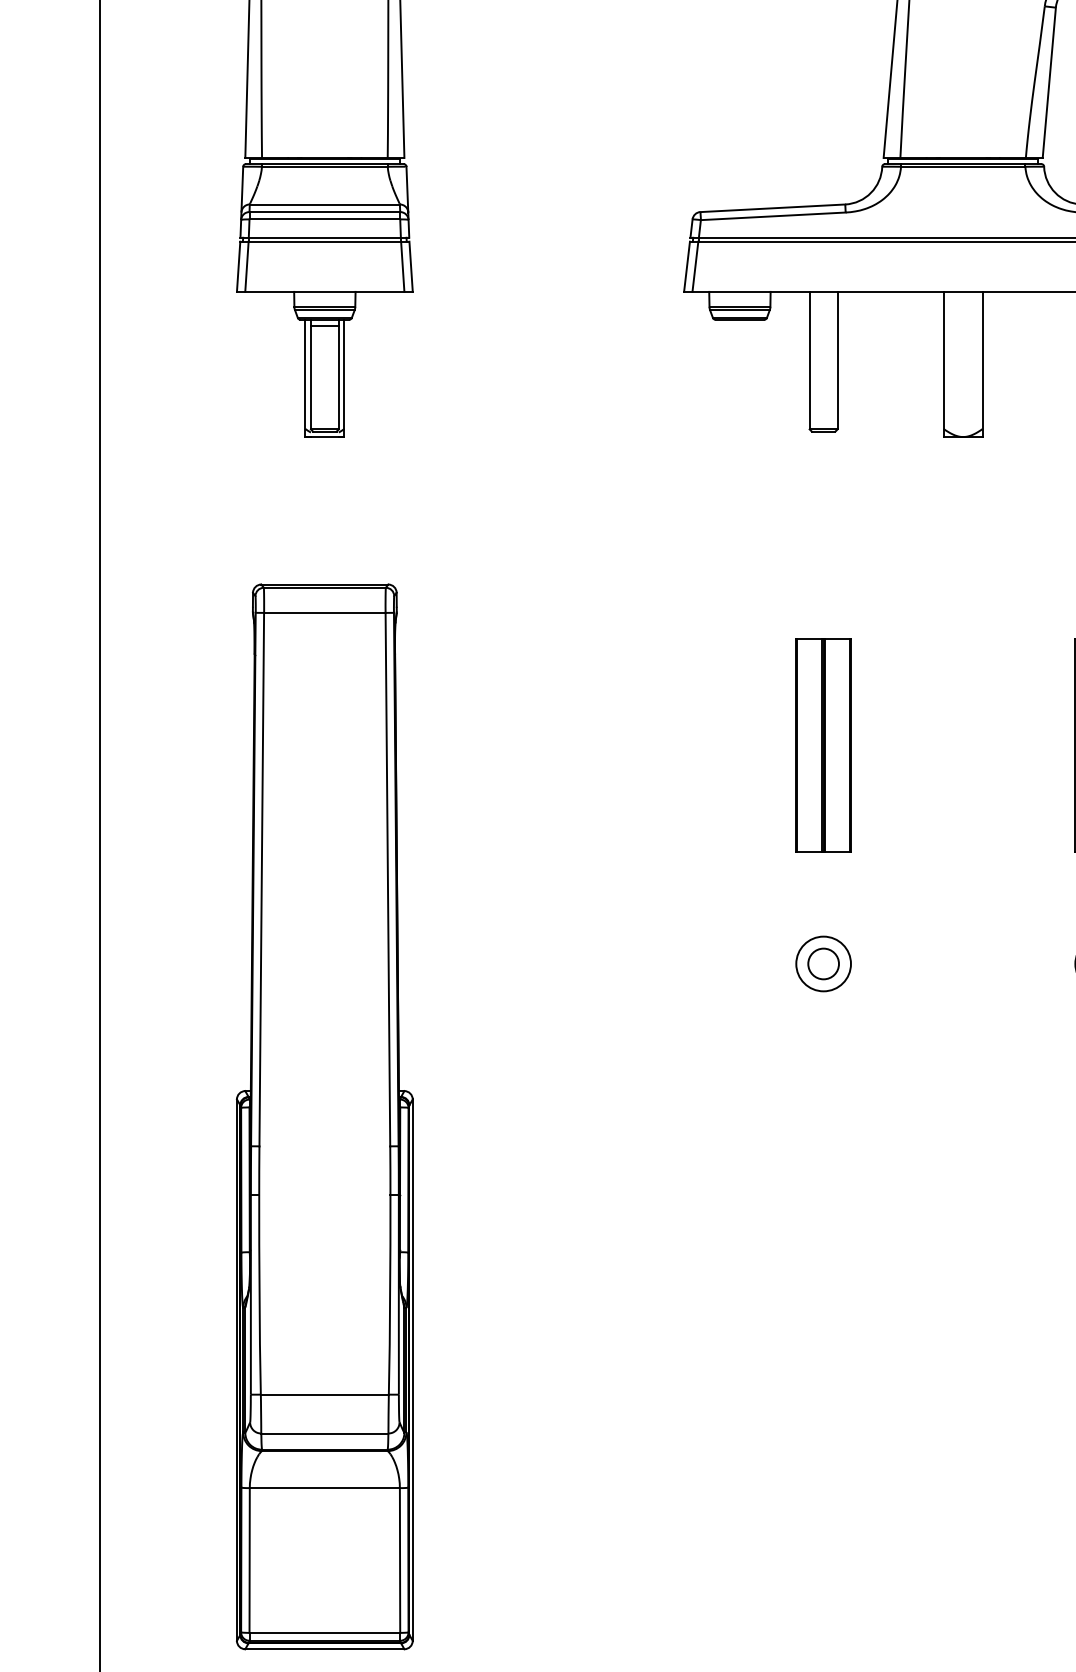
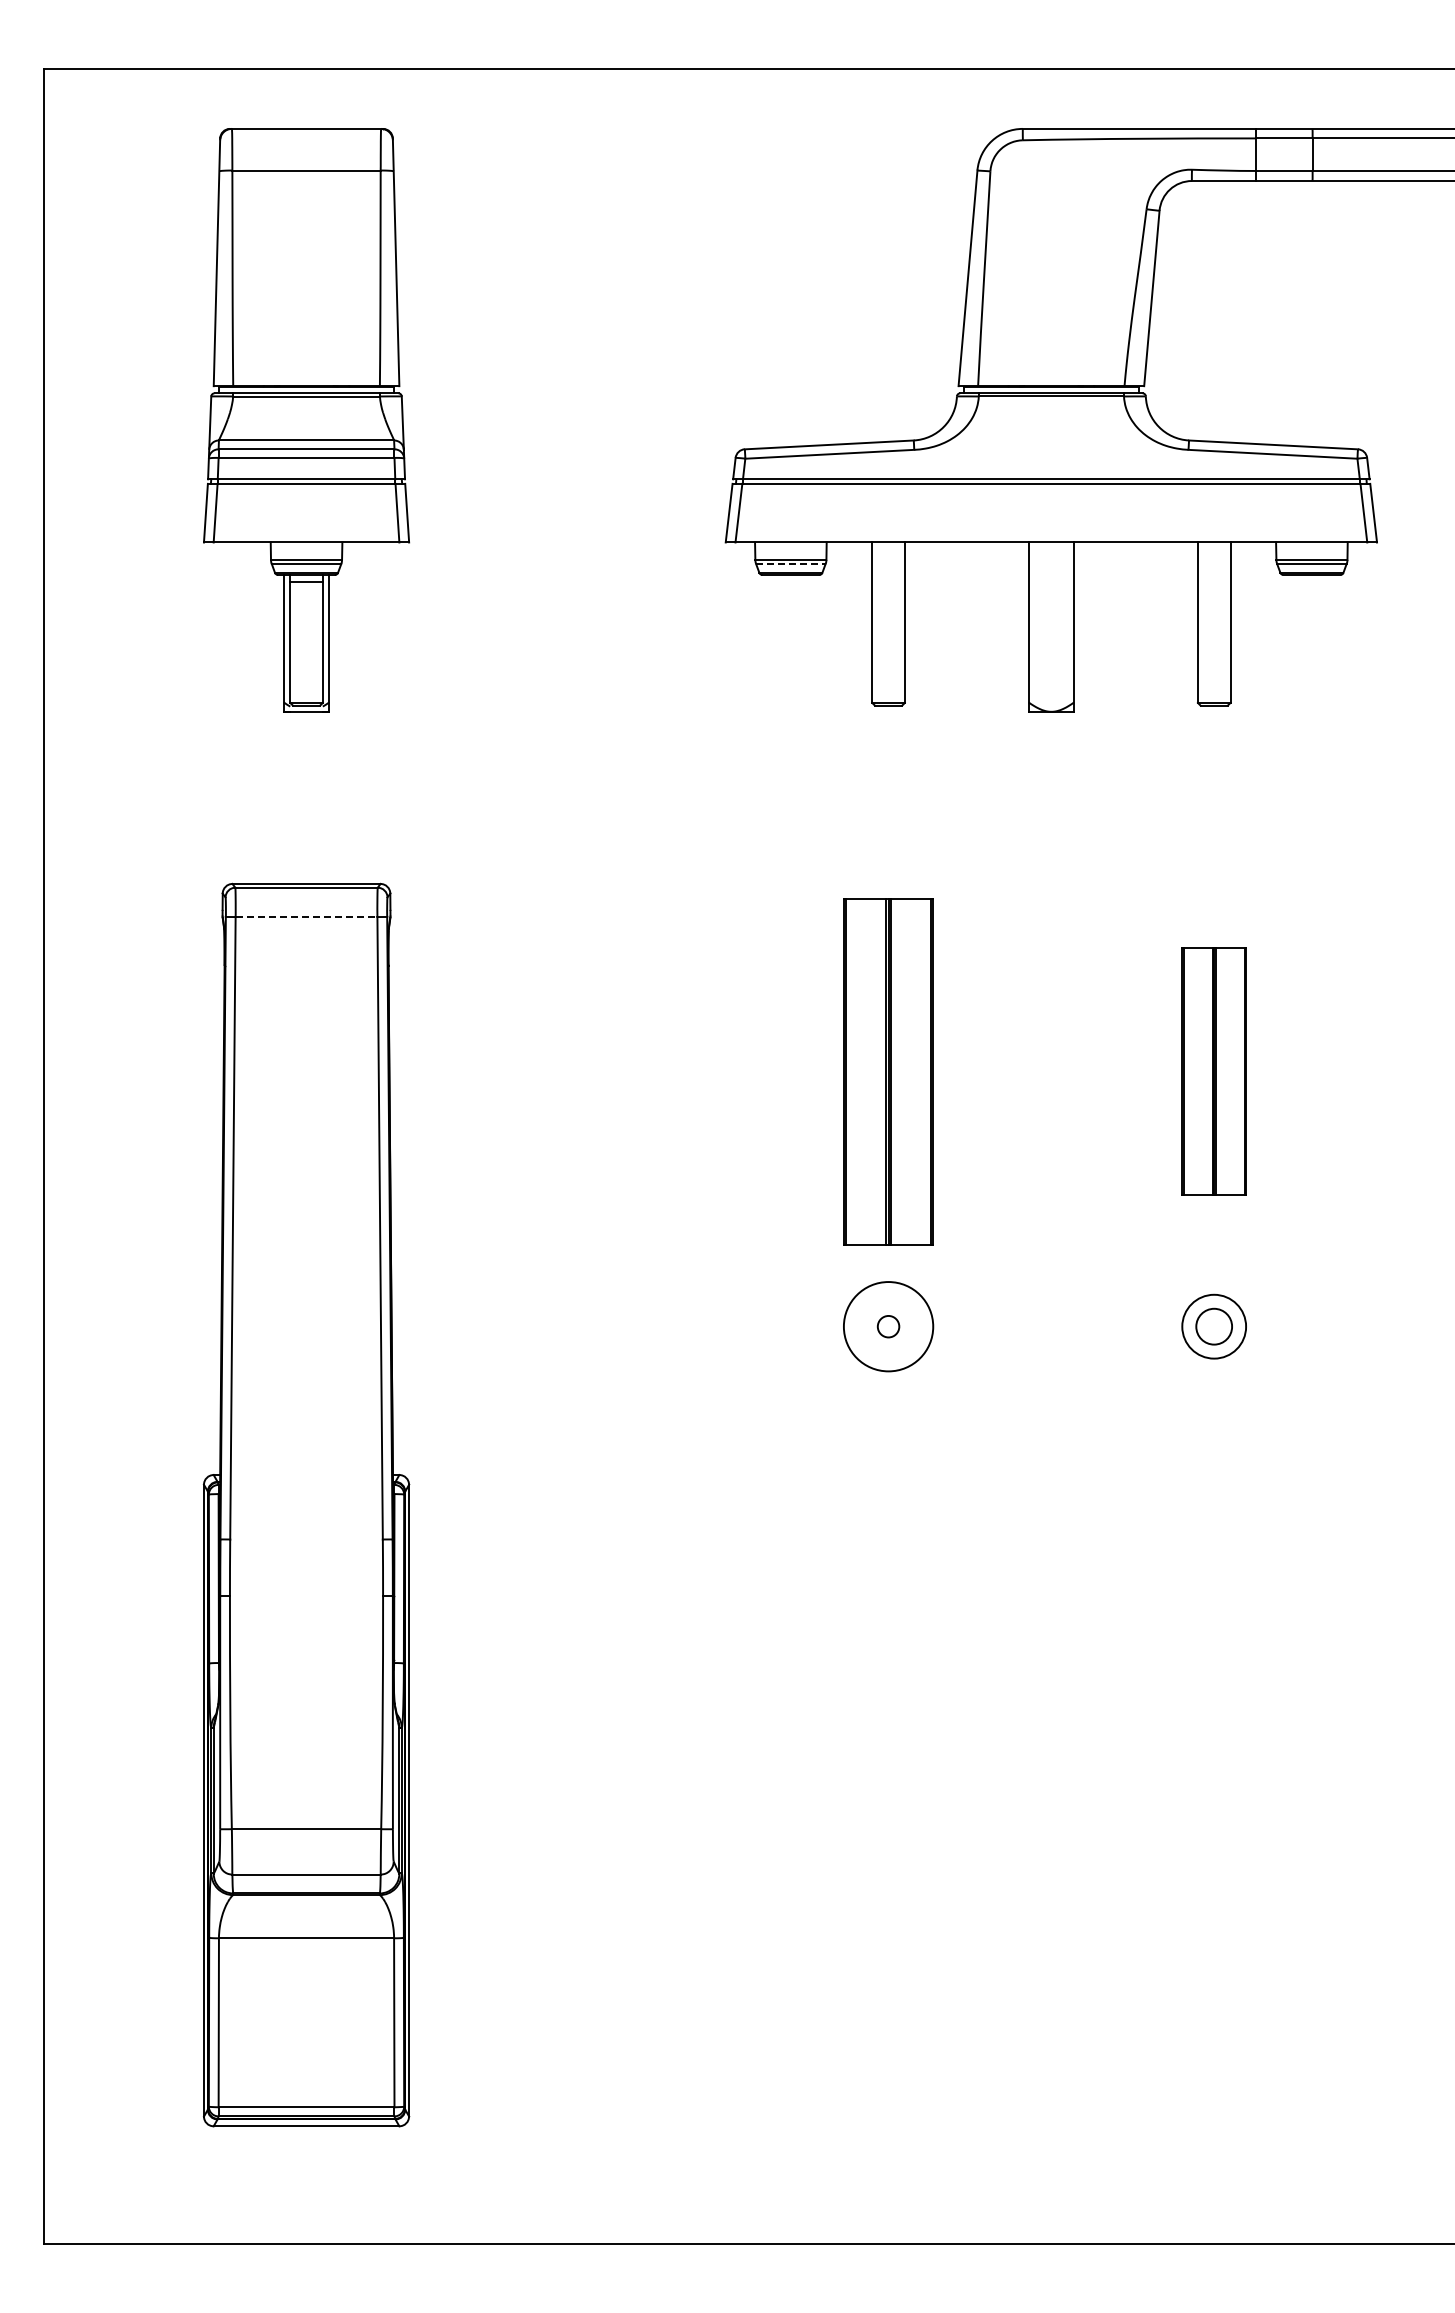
line: (739, 310) -> (790, 564), solid -> dashed
line: (324, 613) -> (306, 917), solid -> dashed
part: (823, 745) -> (888, 1071), size x1.4
circle: (823, 963) -> (888, 1326), size x0.6
circle: (823, 963) -> (888, 1326), size x1.4

